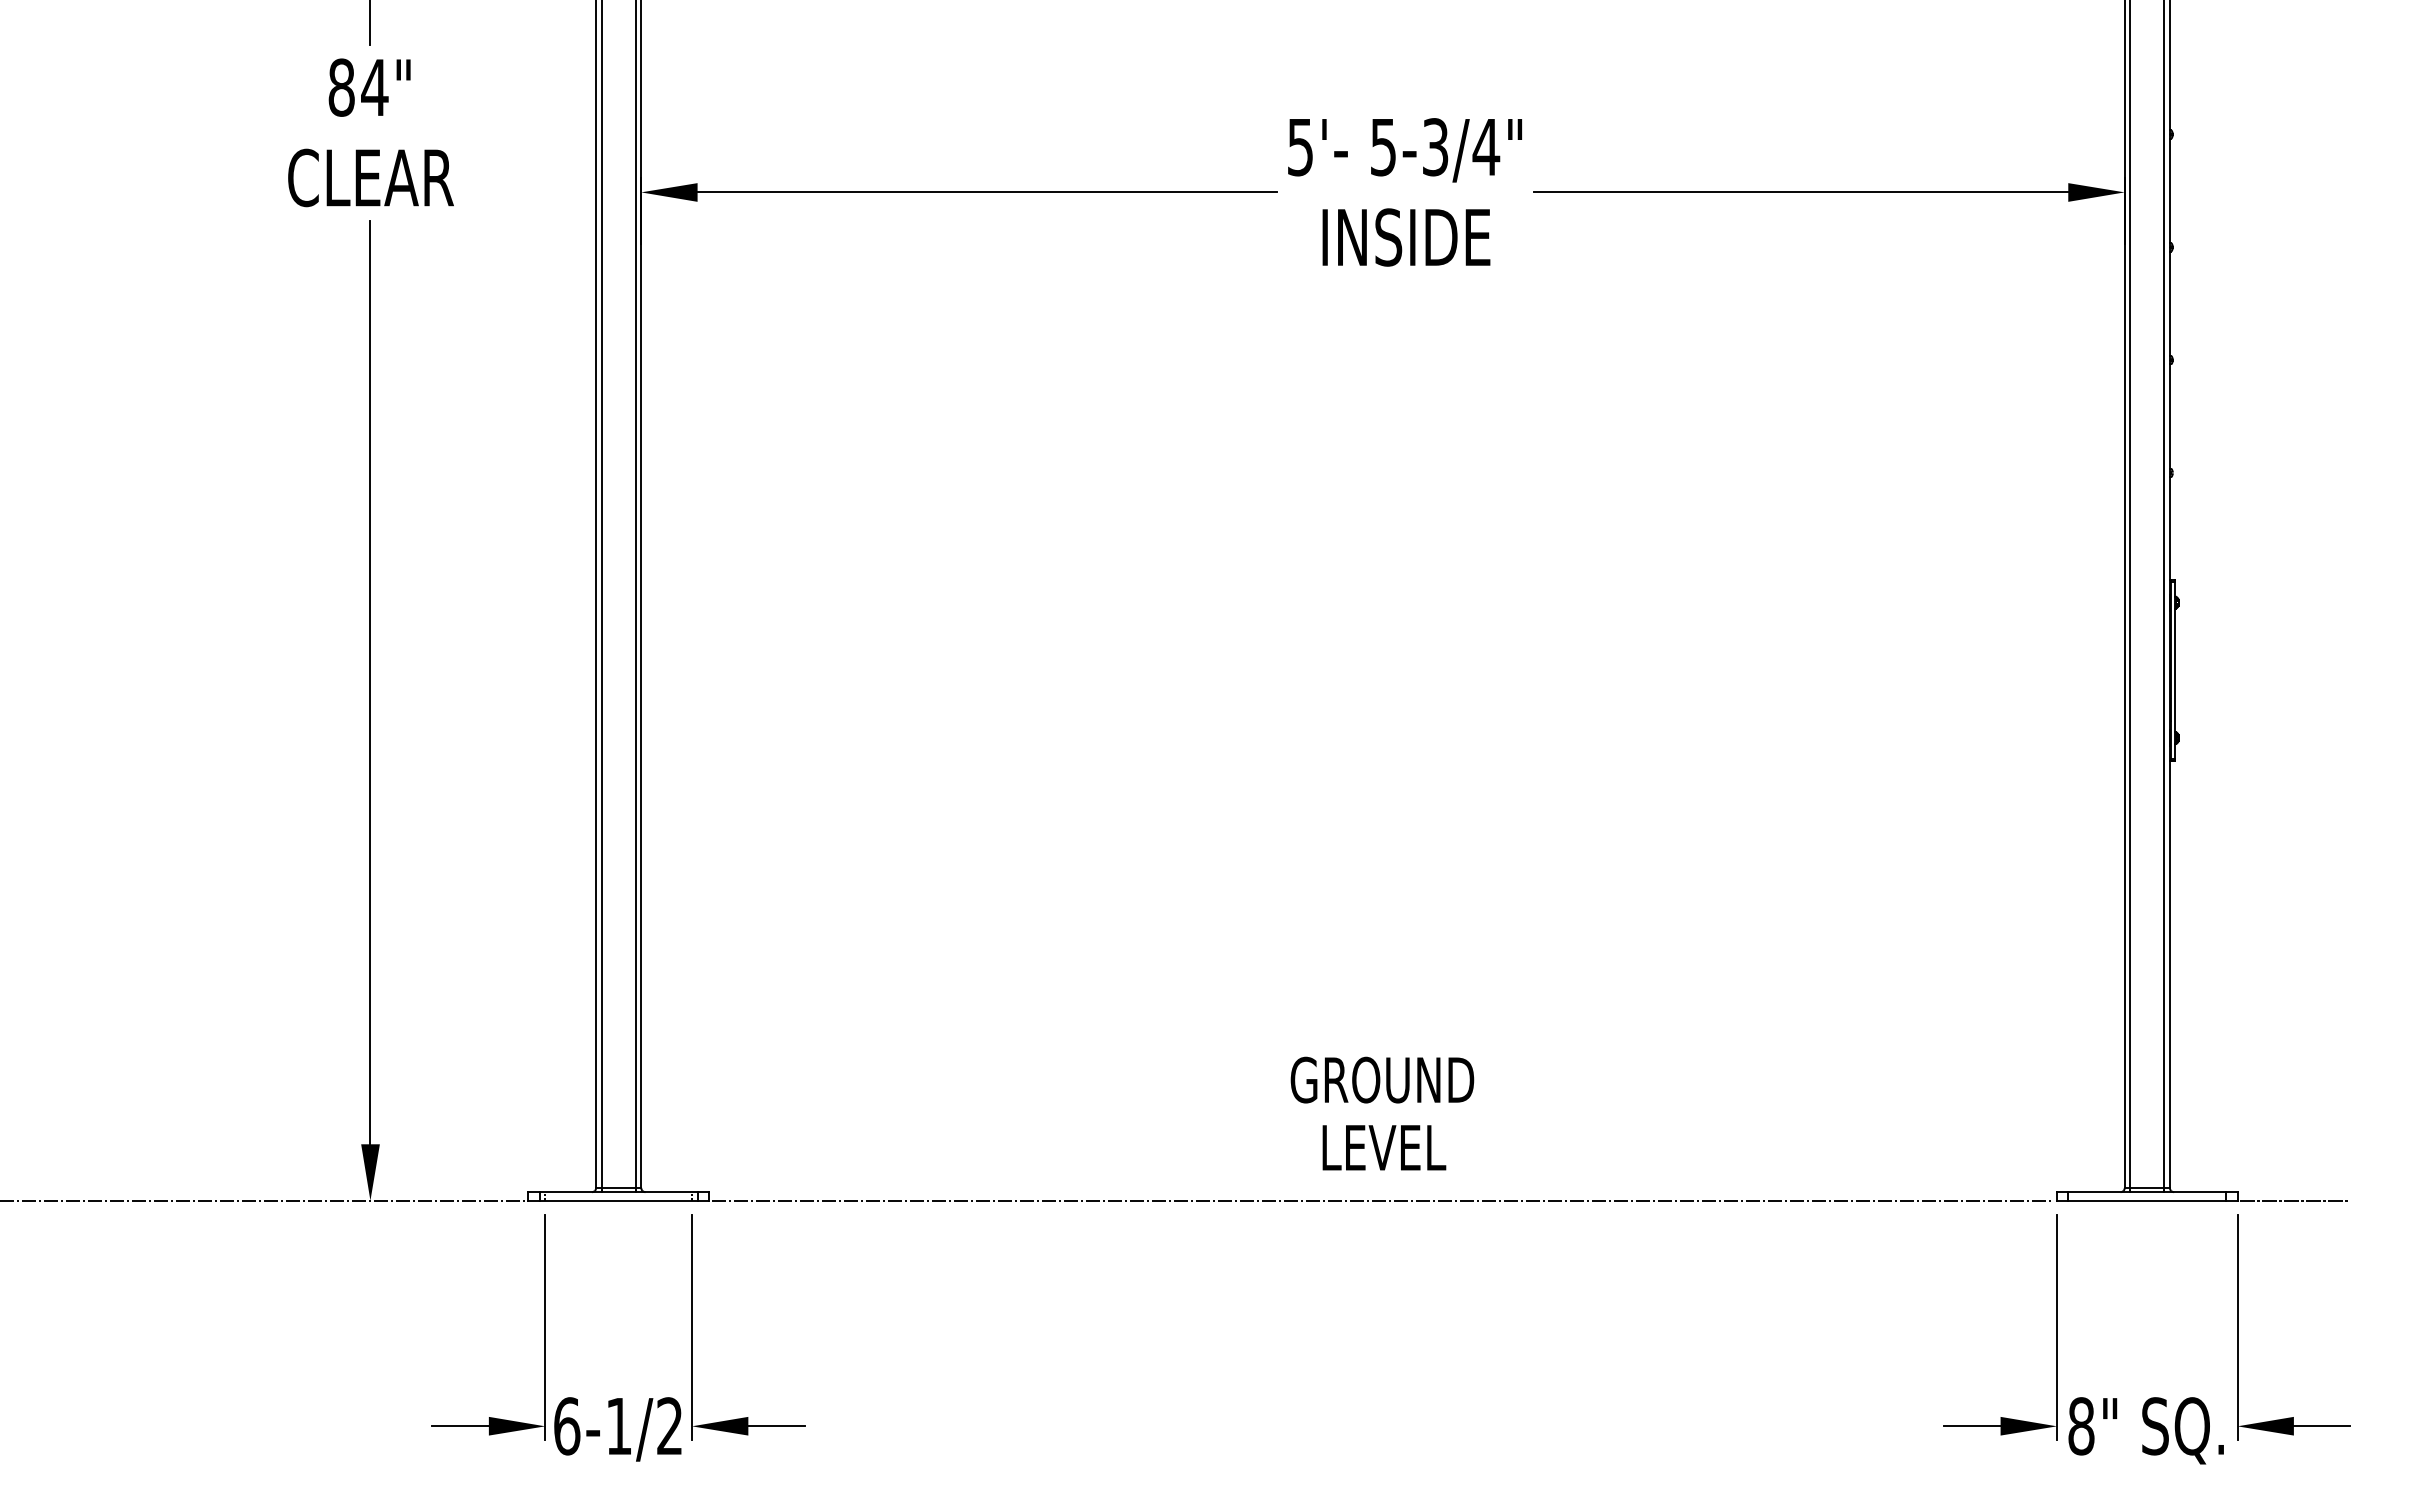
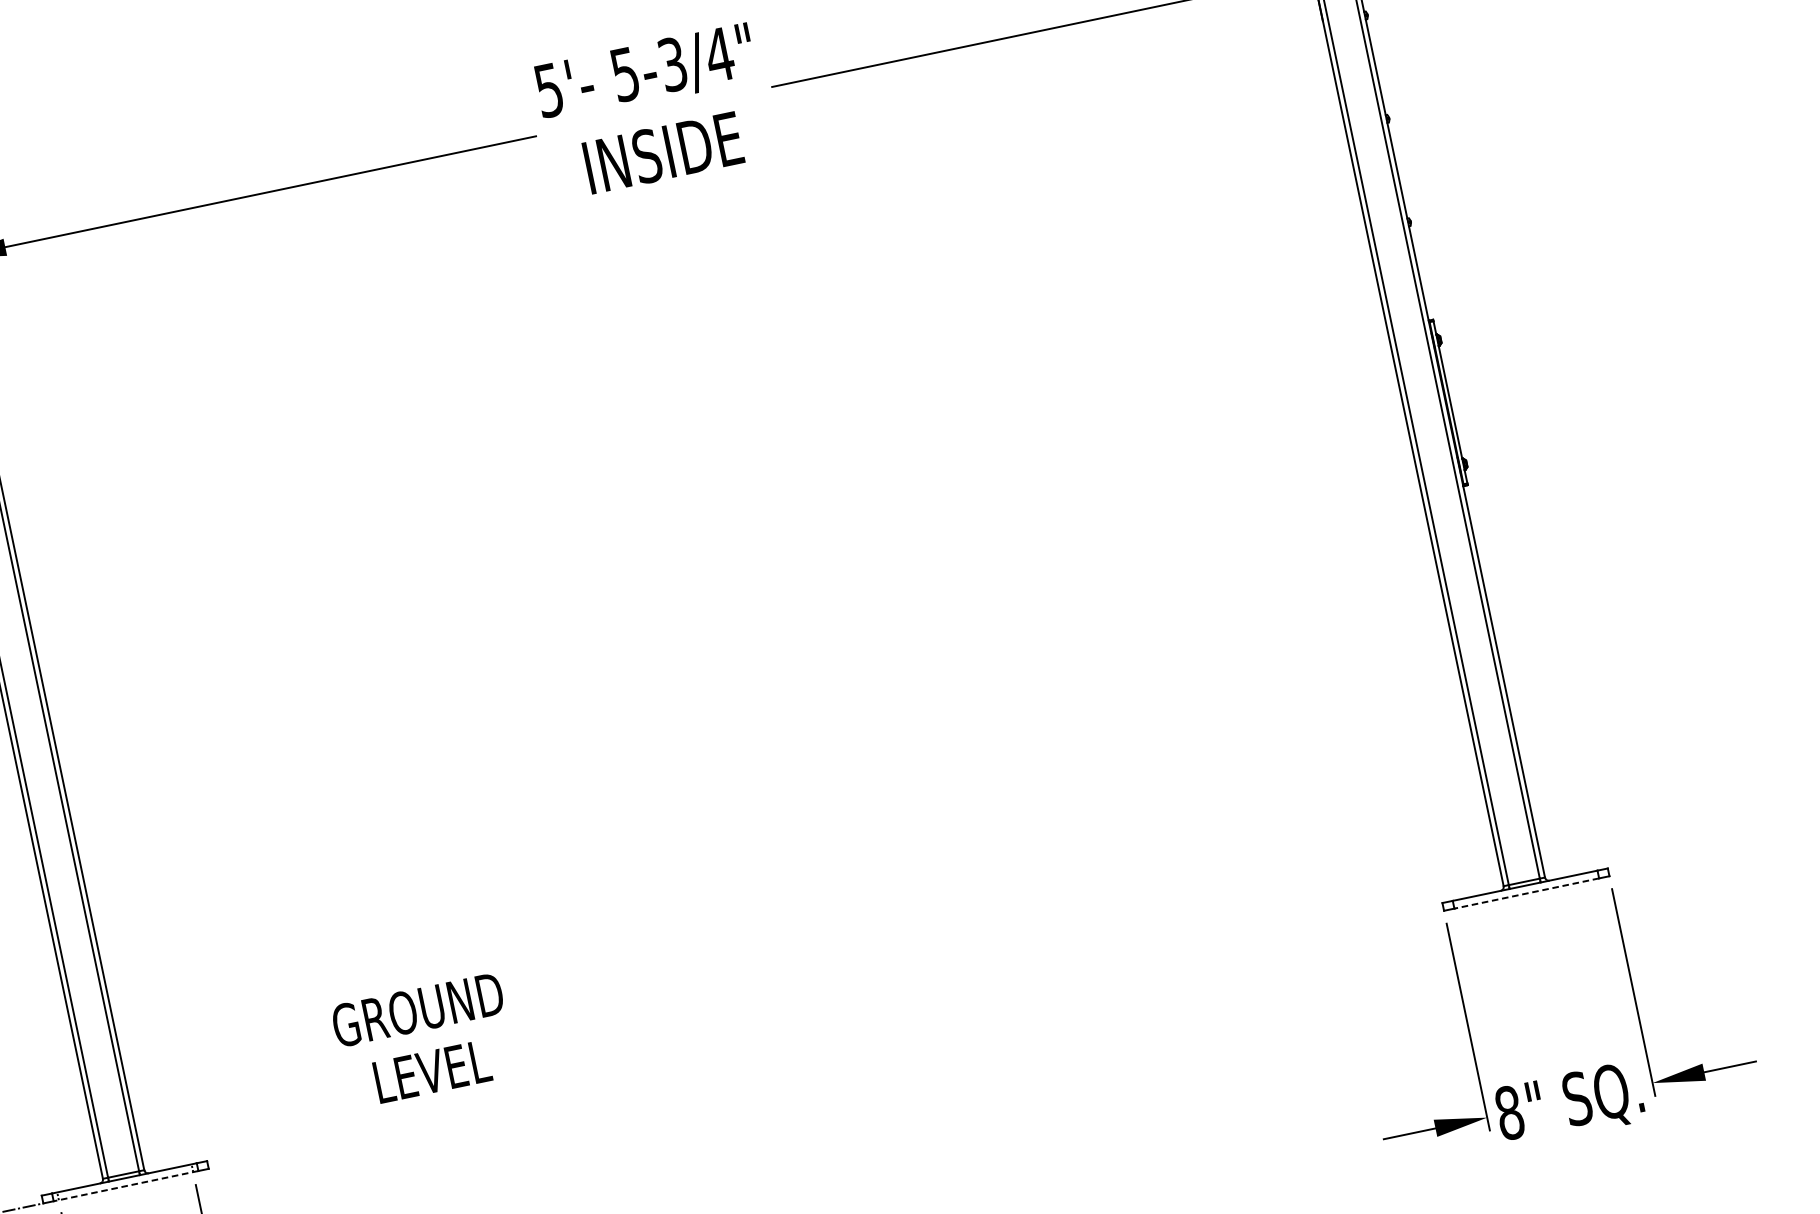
text: (1382, 1113) -> (424, 1040), moved
line: (618, 1200) -> (125, 1186), solid -> dashed
line: (1382, 1200) -> (825, 1039), removed
line: (2147, 1200) -> (1526, 893), solid -> dashed
line: (2295, 1200) -> (1662, 865), removed

